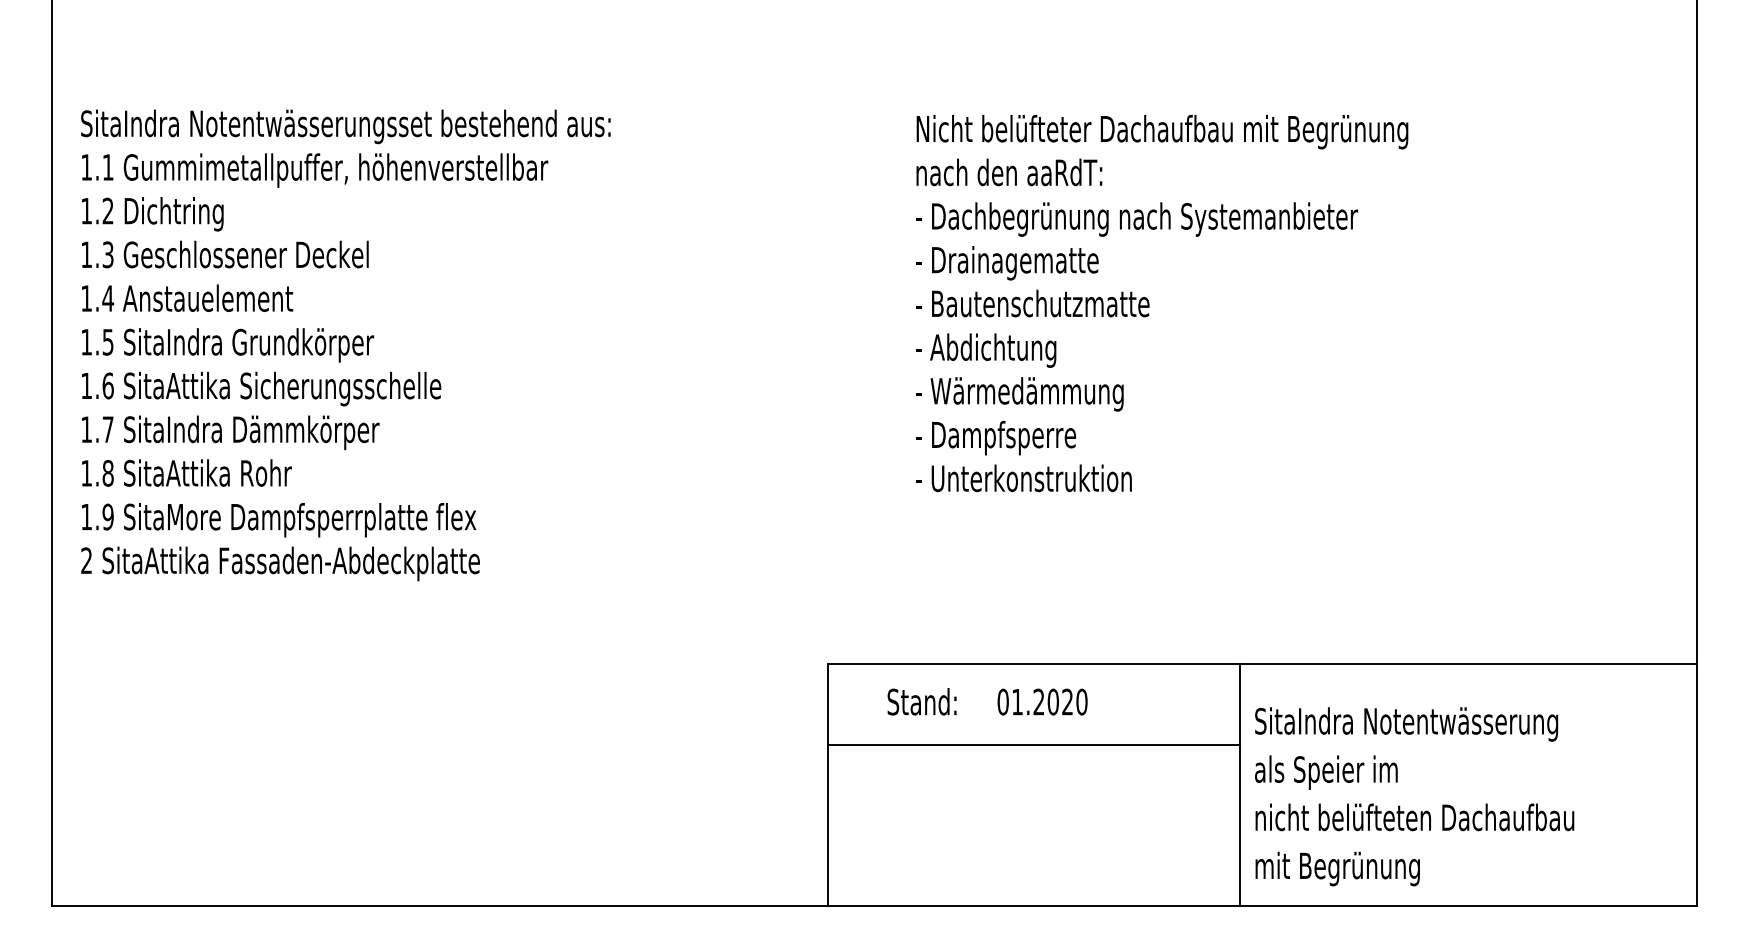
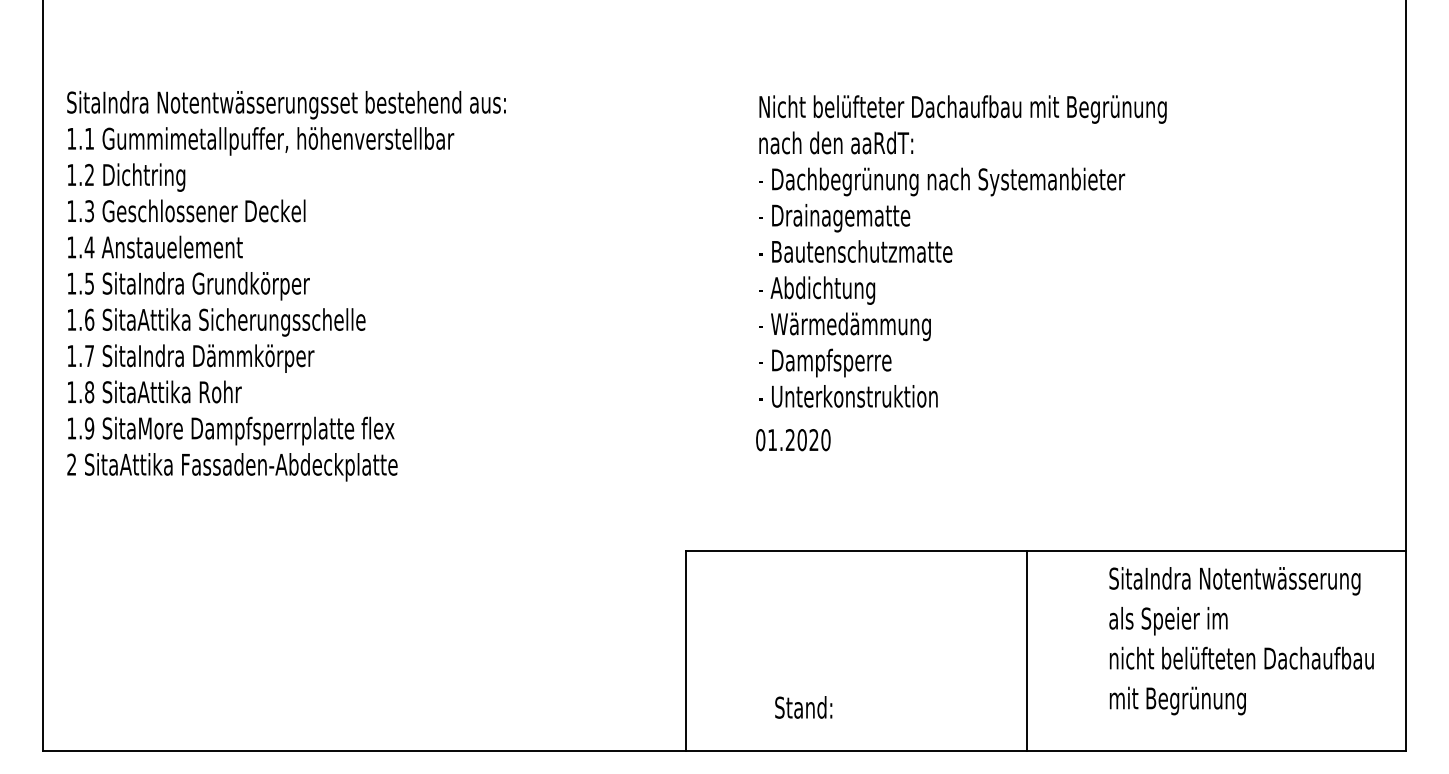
text: (921, 701) -> (803, 707), moved
text: (1042, 701) -> (793, 439), moved
line: (1033, 744) -> (856, 616), removed
text: (1414, 796) -> (1241, 640), moved

